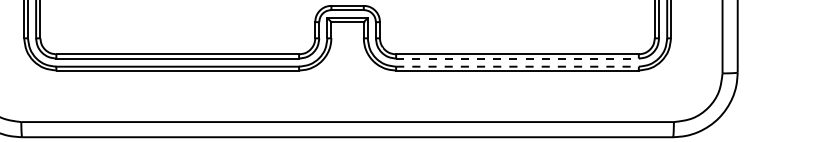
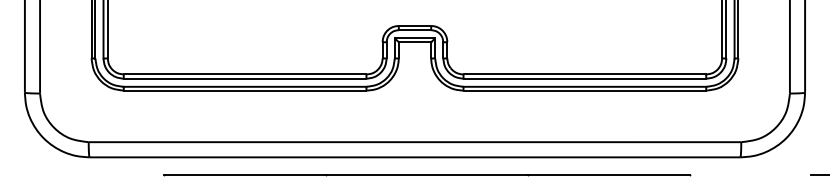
line: (518, 58) -> (585, 78), dashed -> solid
line: (518, 66) -> (585, 86), dashed -> solid

